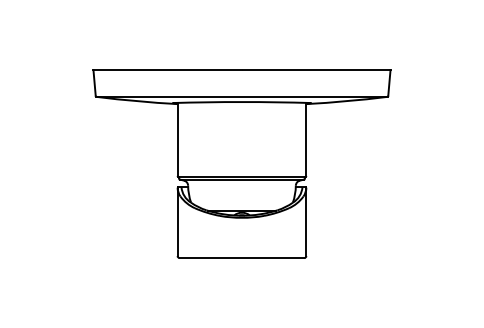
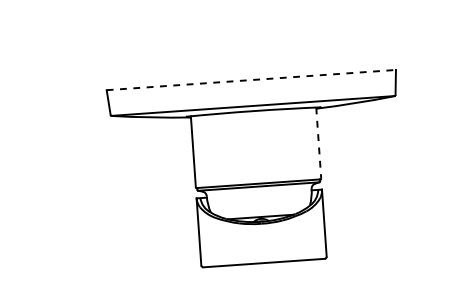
line: (241, 70) -> (250, 80), solid -> dashed
line: (306, 139) -> (318, 143), solid -> dashed

